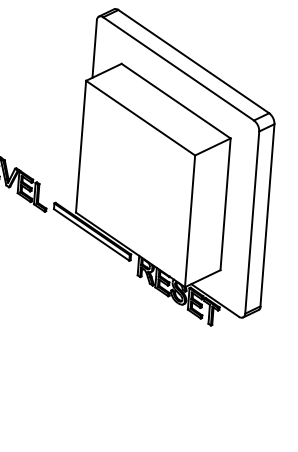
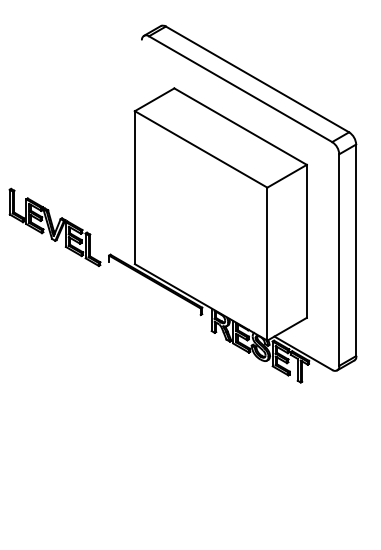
line: (94, 48) -> (141, 73), removed
line: (91, 234) -> (154, 288), removed

